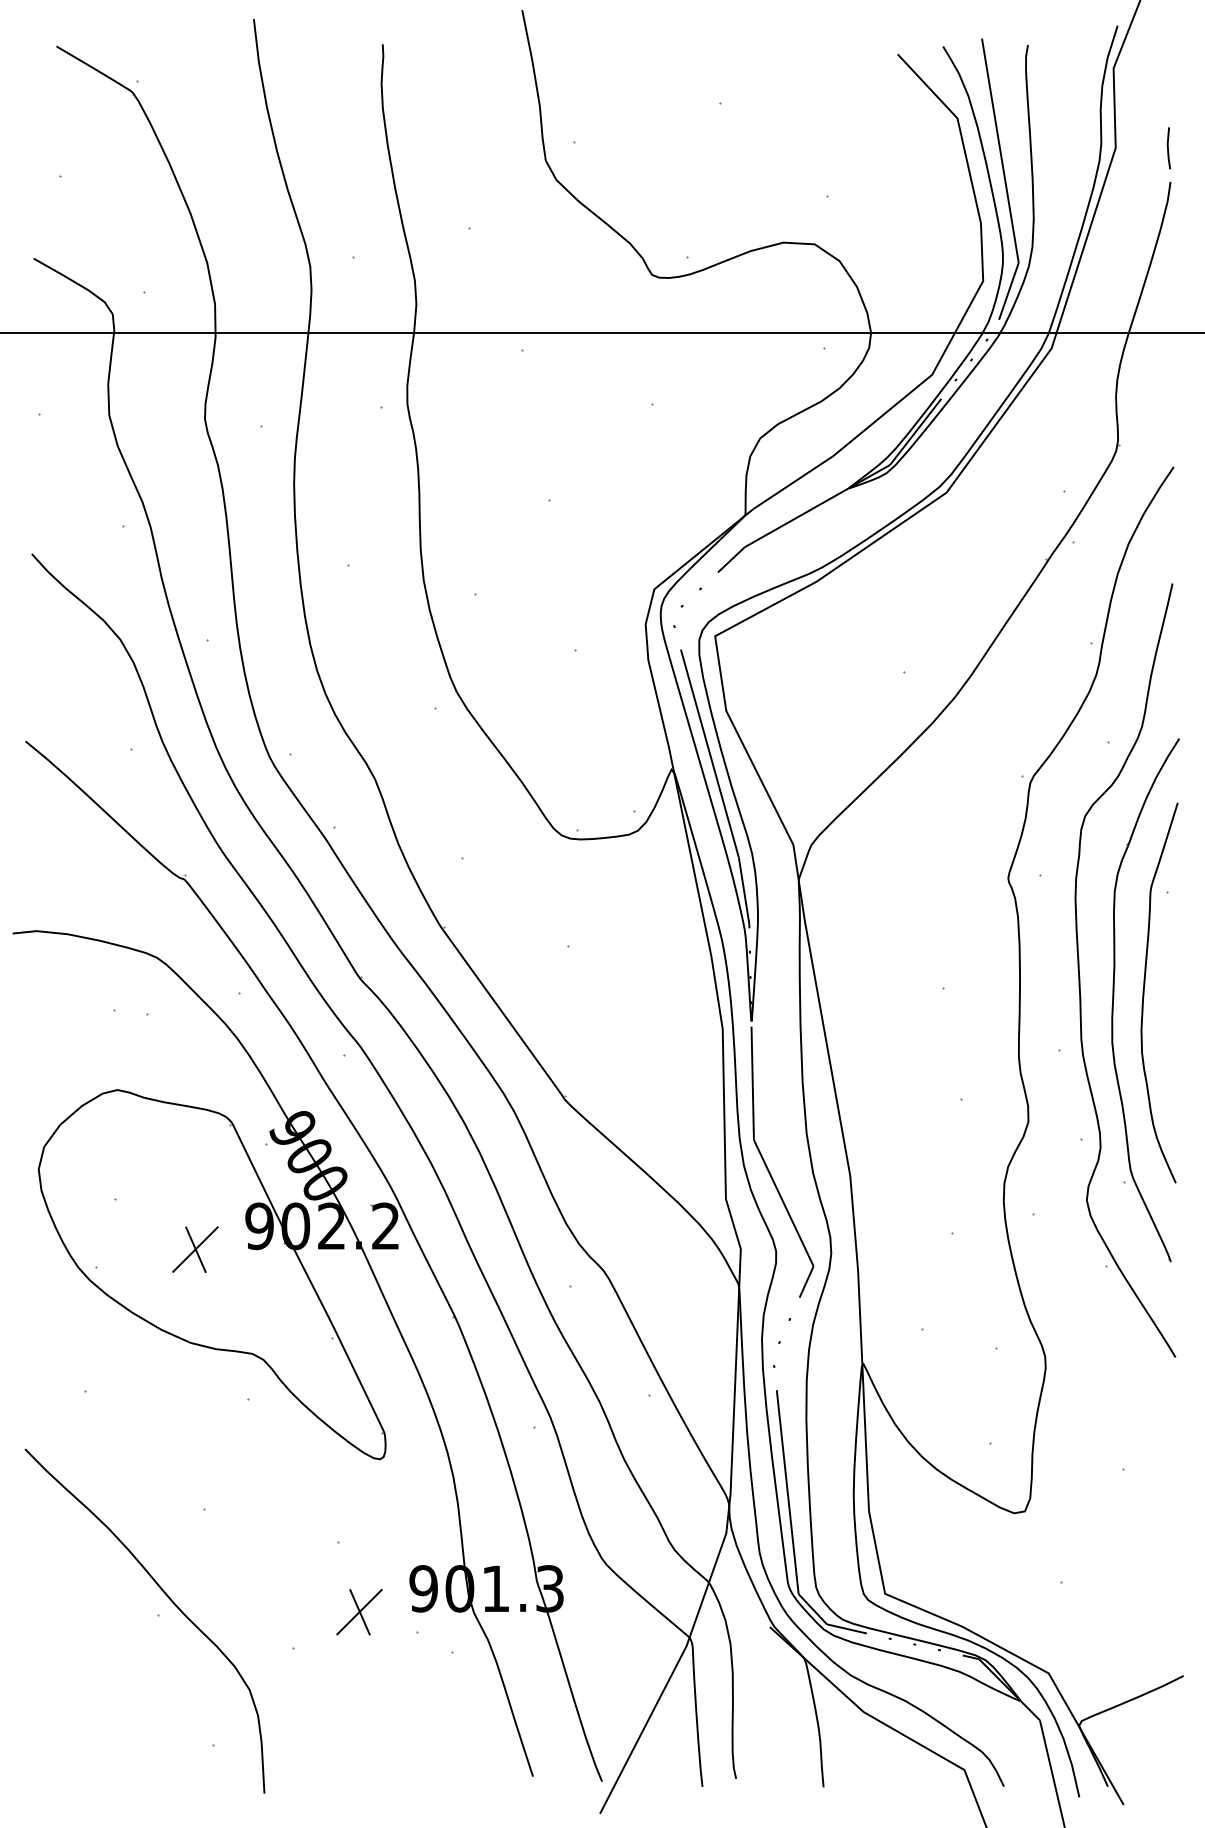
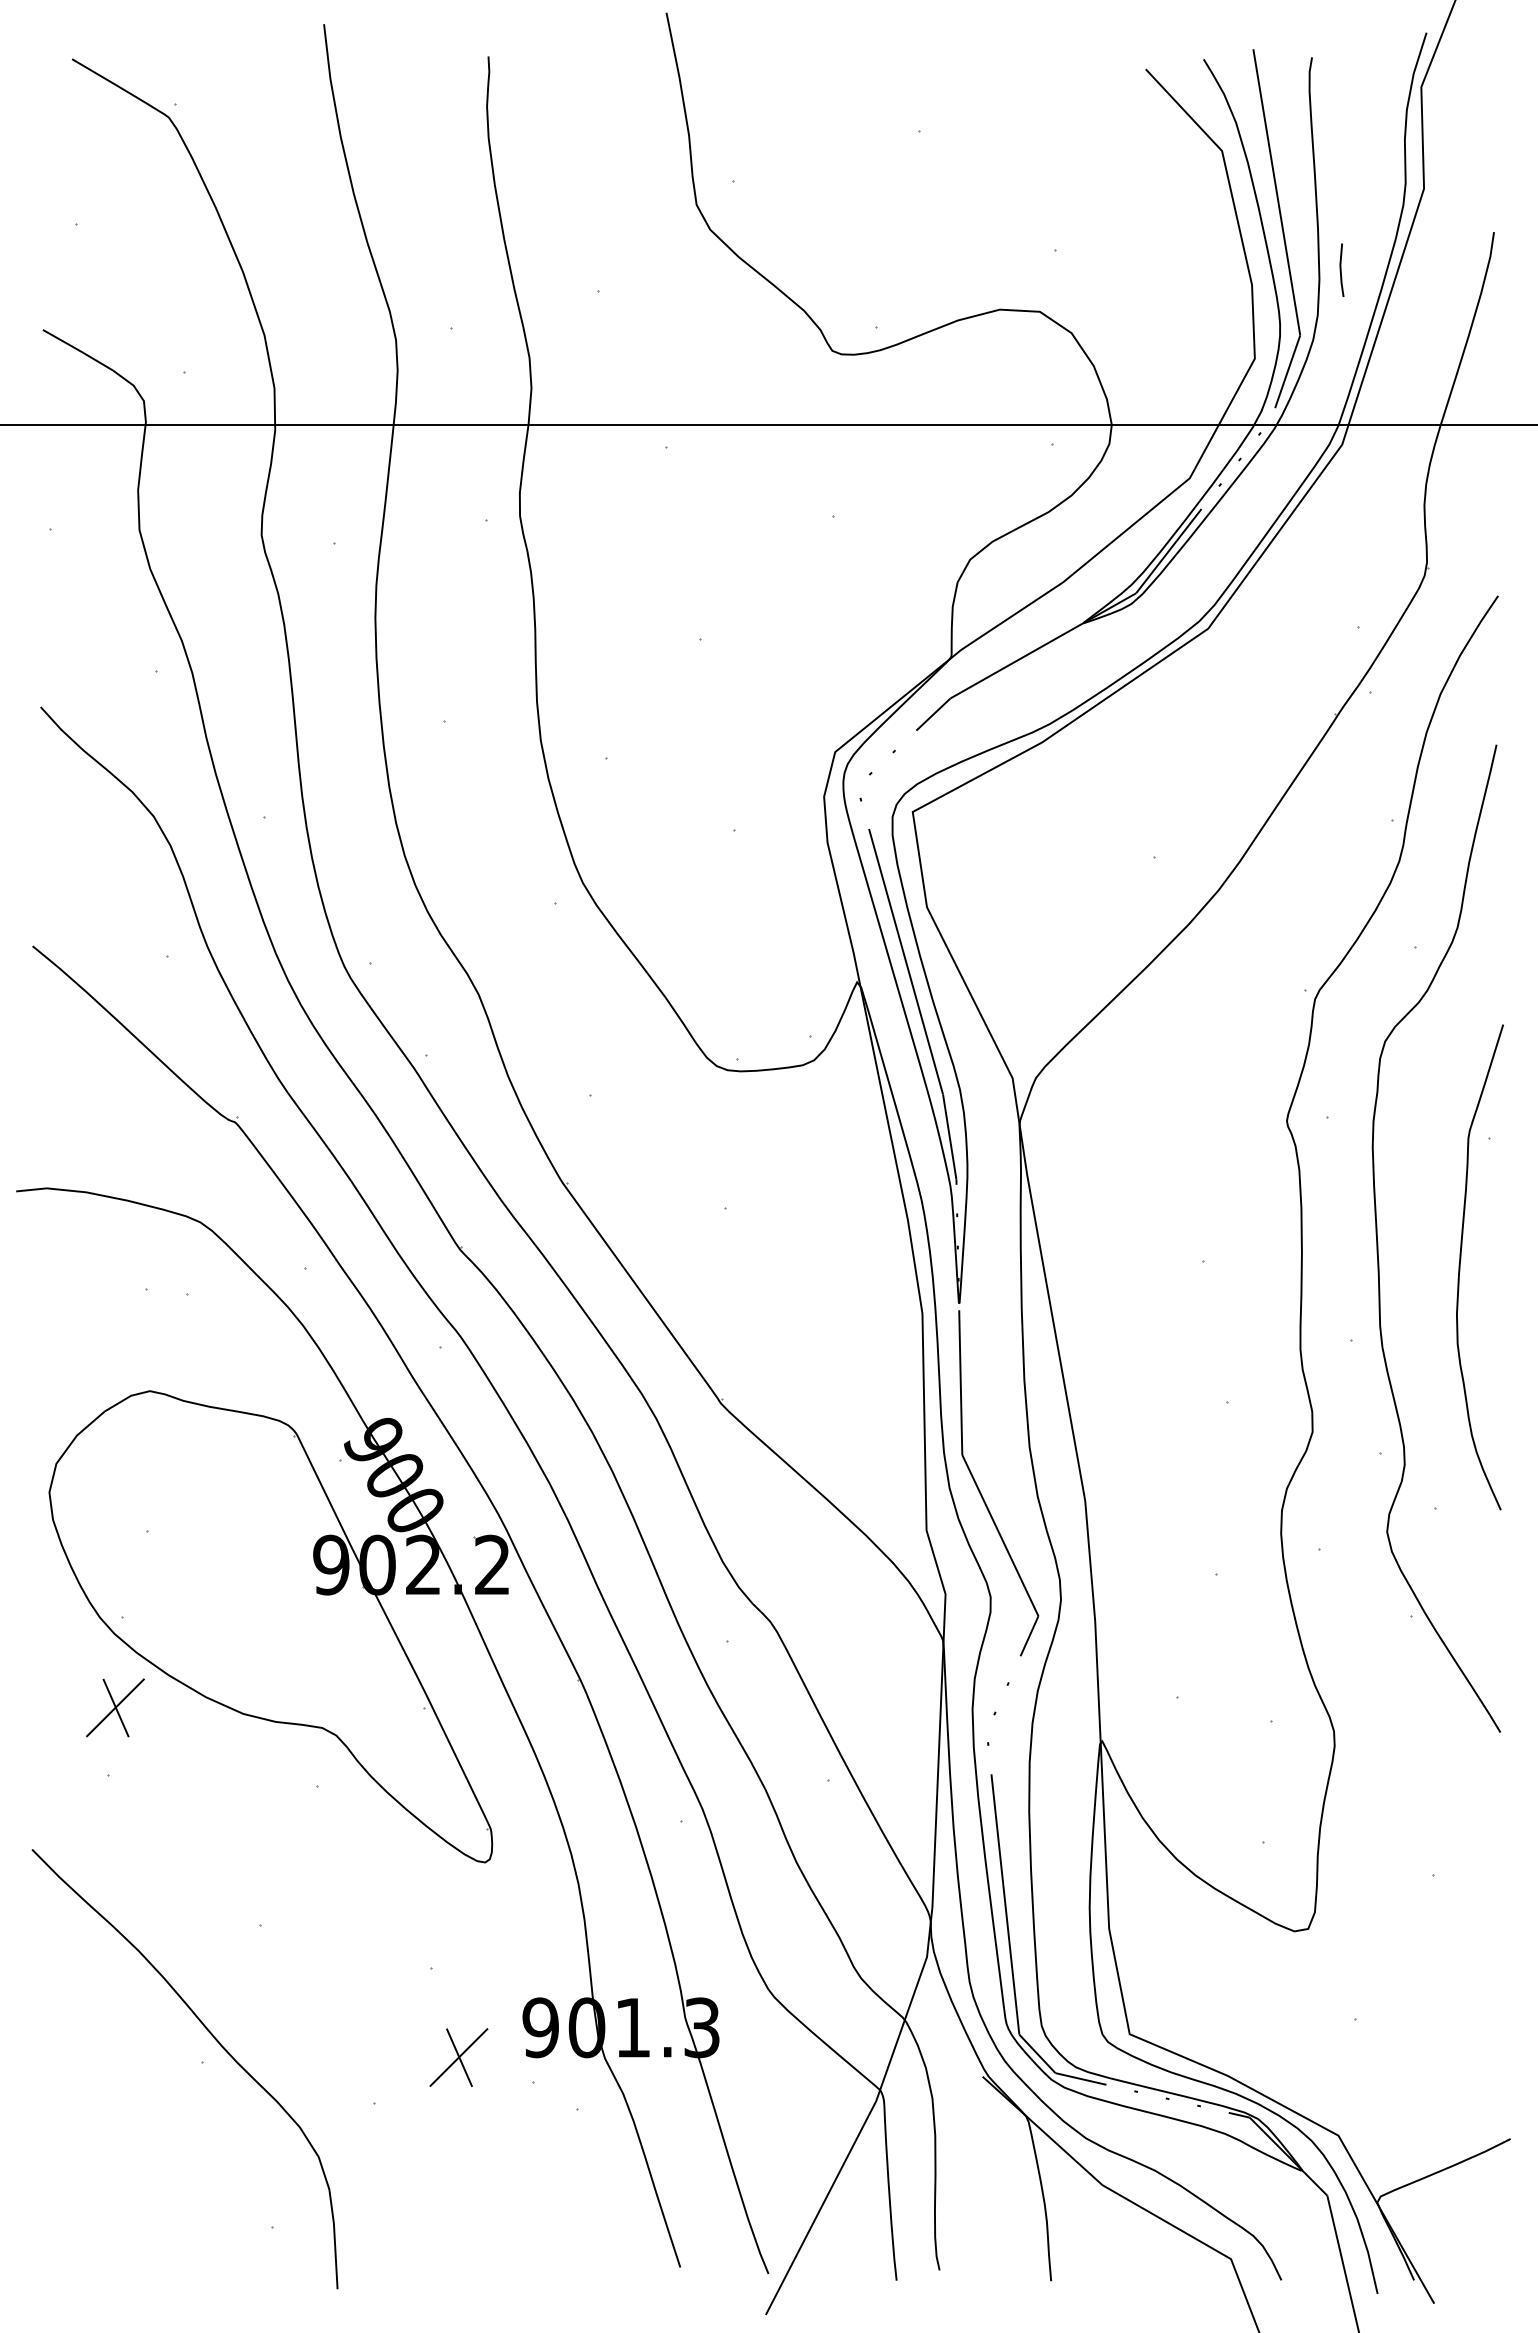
line: (1168, 147) -> (1341, 269), moved
part: (1113, 1000) -> (1421, 1276), removed
part: (195, 1249) -> (115, 1707), moved

